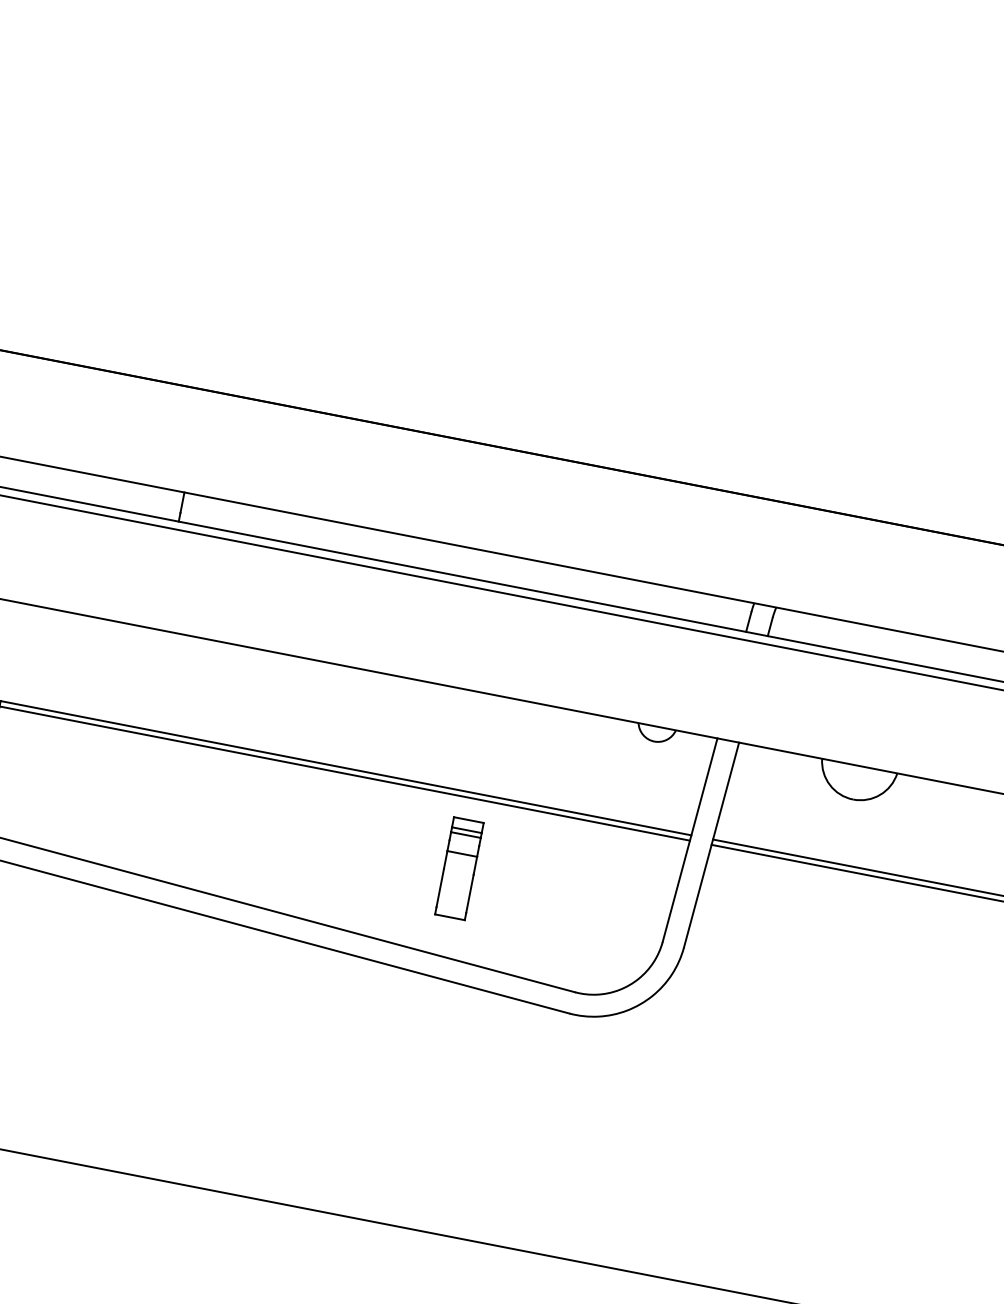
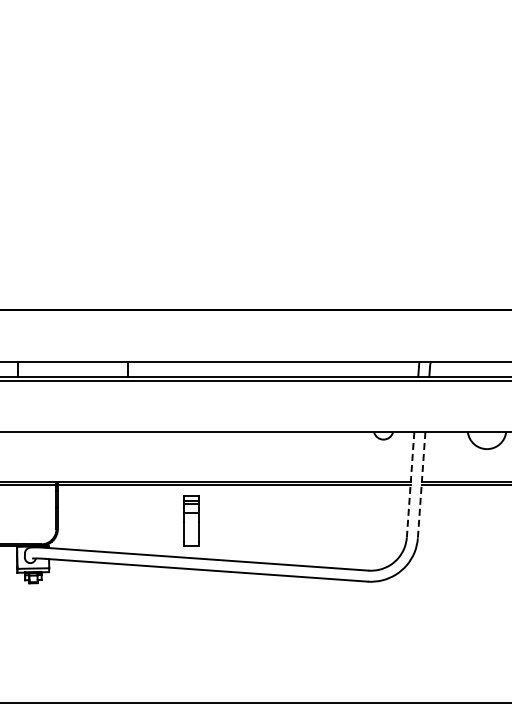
line: (689, 839) -> (410, 484), solid -> dashed
line: (711, 845) -> (421, 485), solid -> dashed
part: (459, 867) -> (191, 520), moved

